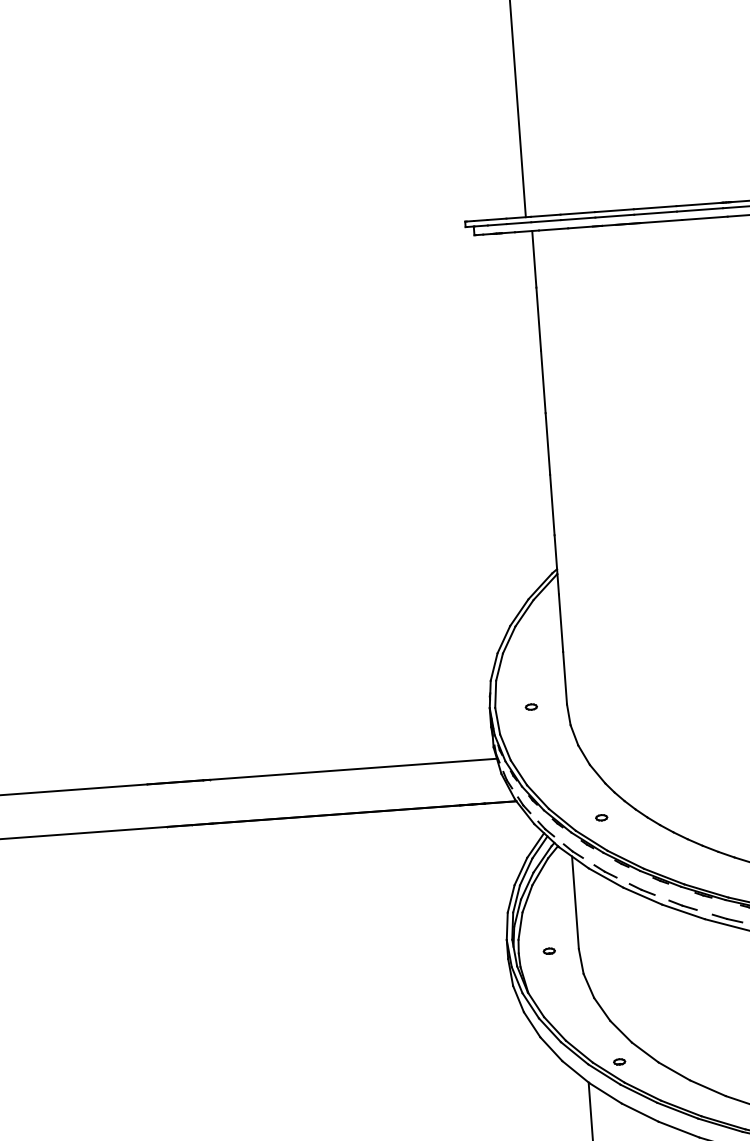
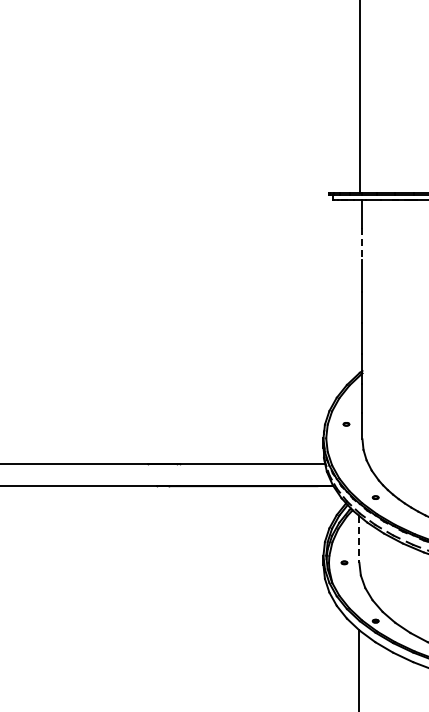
line: (538, 319) -> (362, 244), solid -> dashed
part: (531, 707) -> (346, 424), moved
line: (575, 902) -> (359, 539), solid -> dashed

